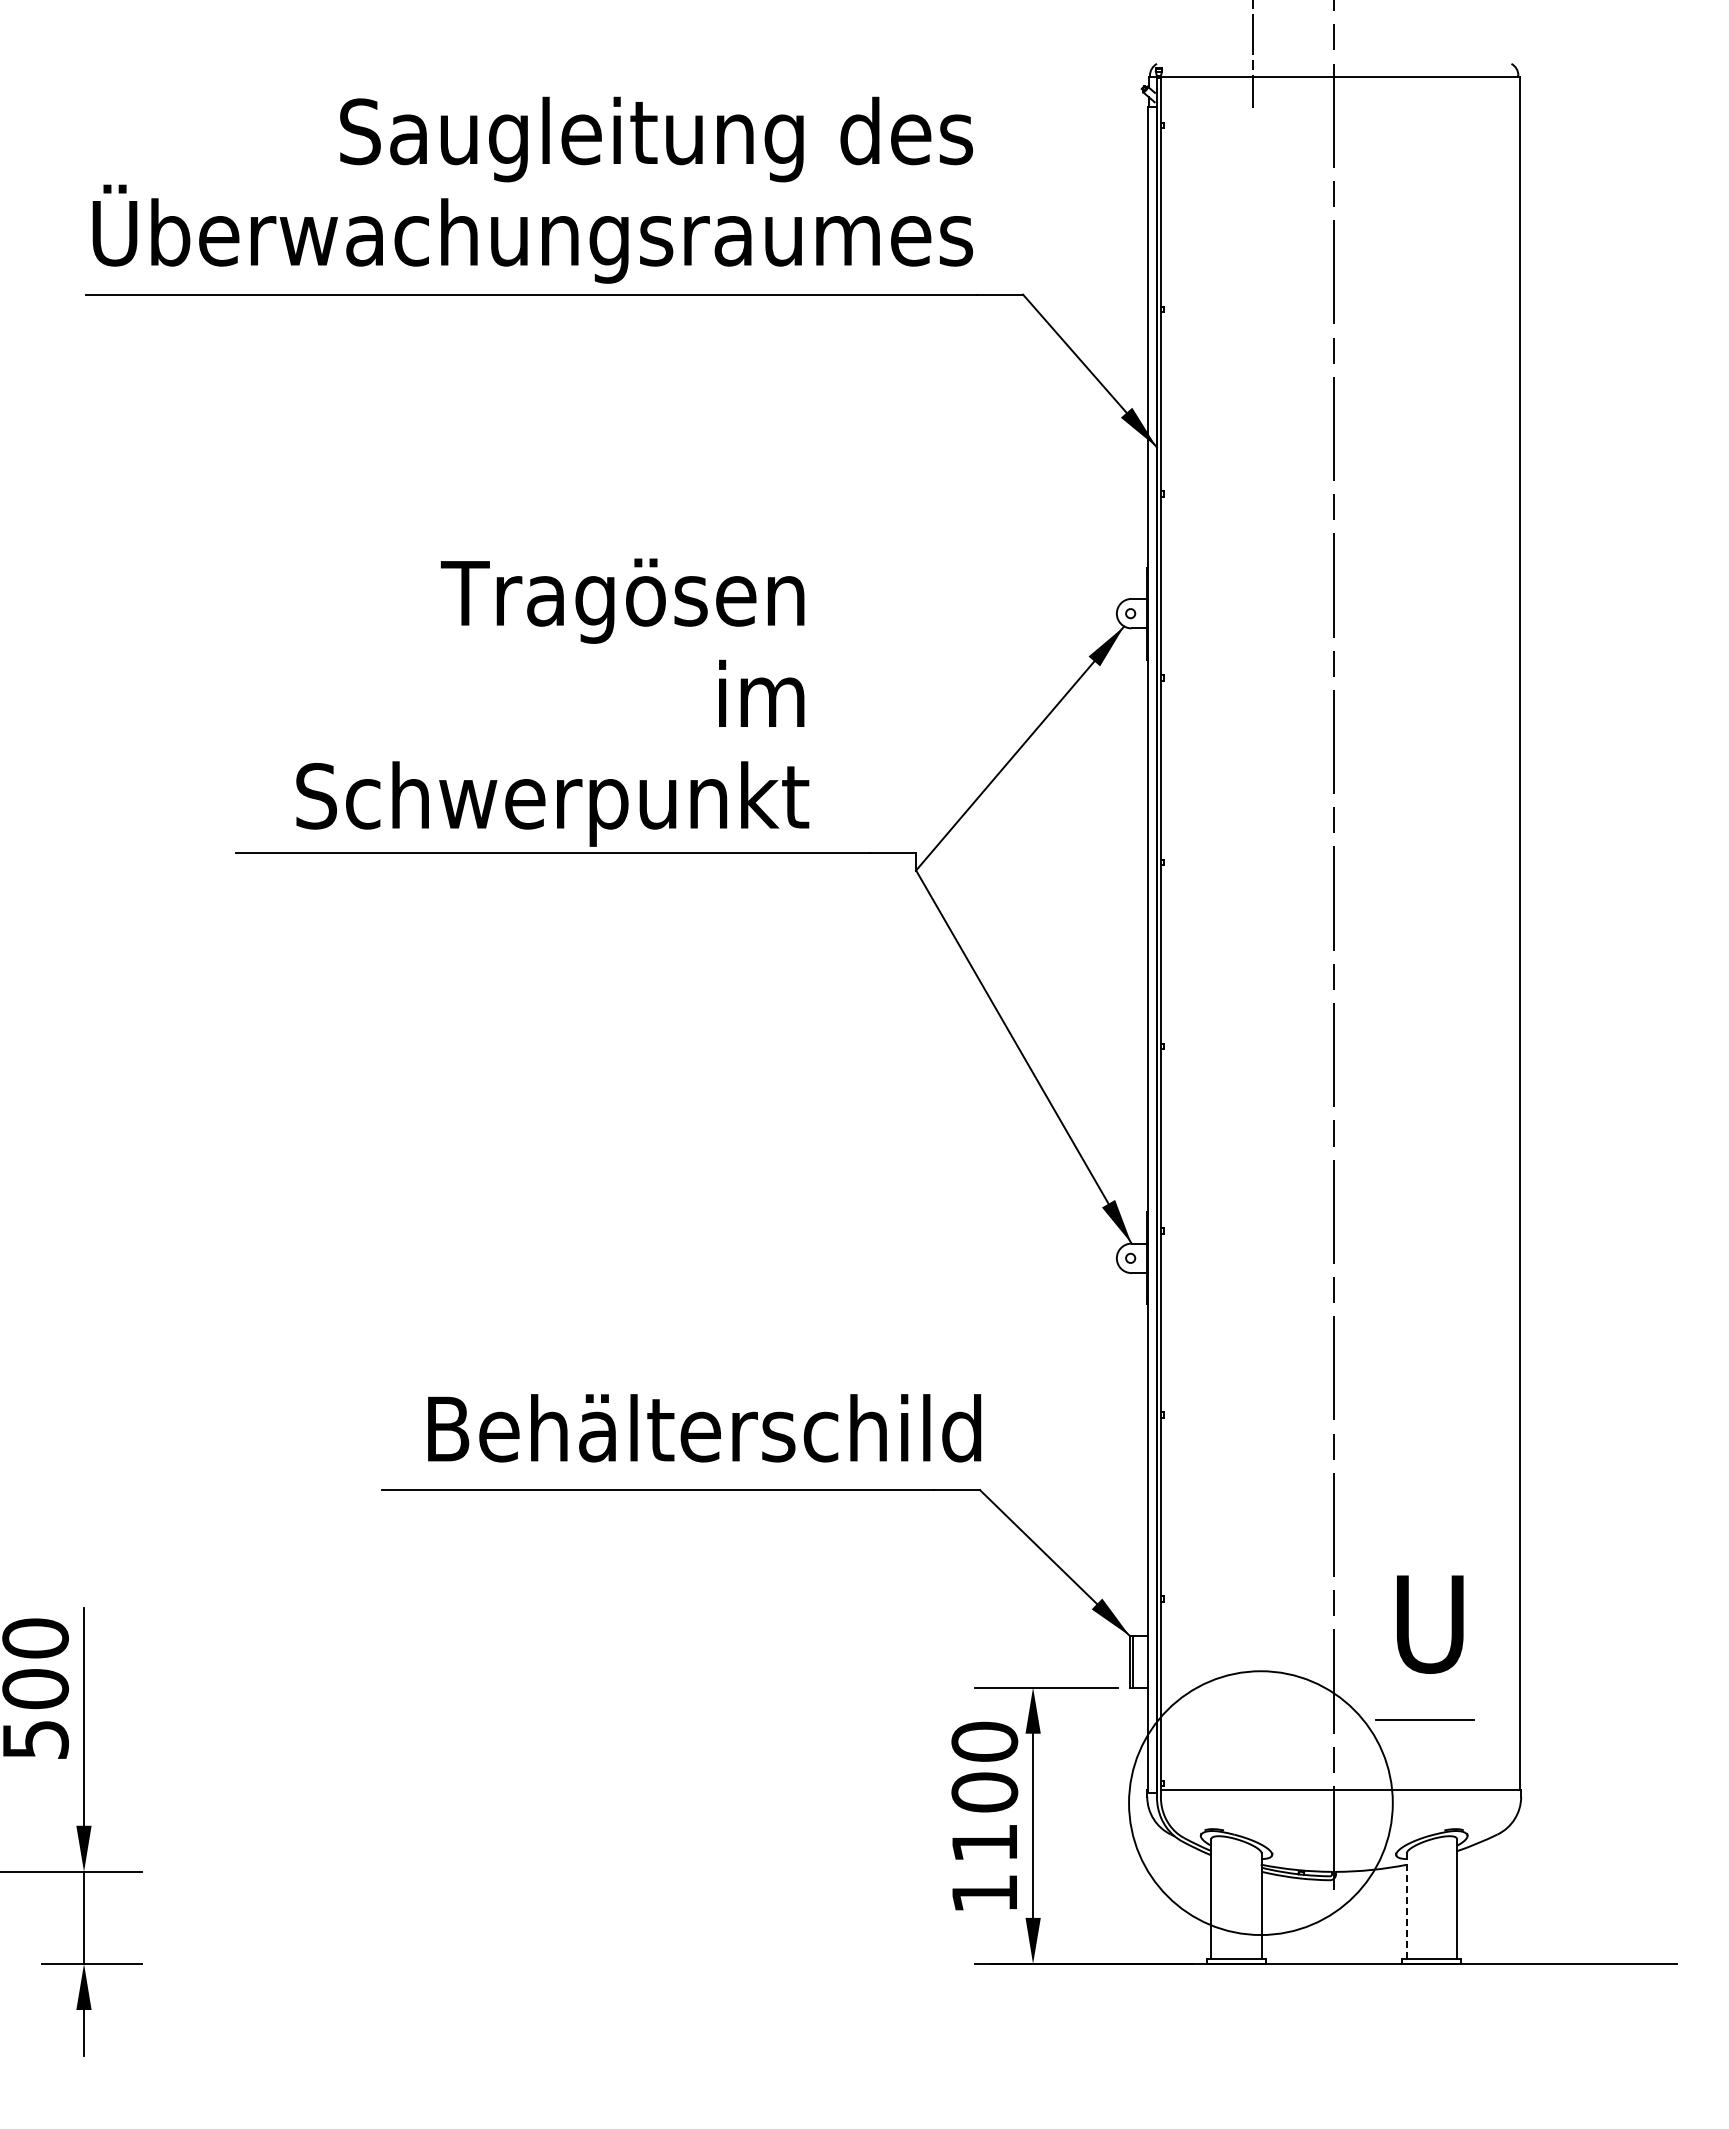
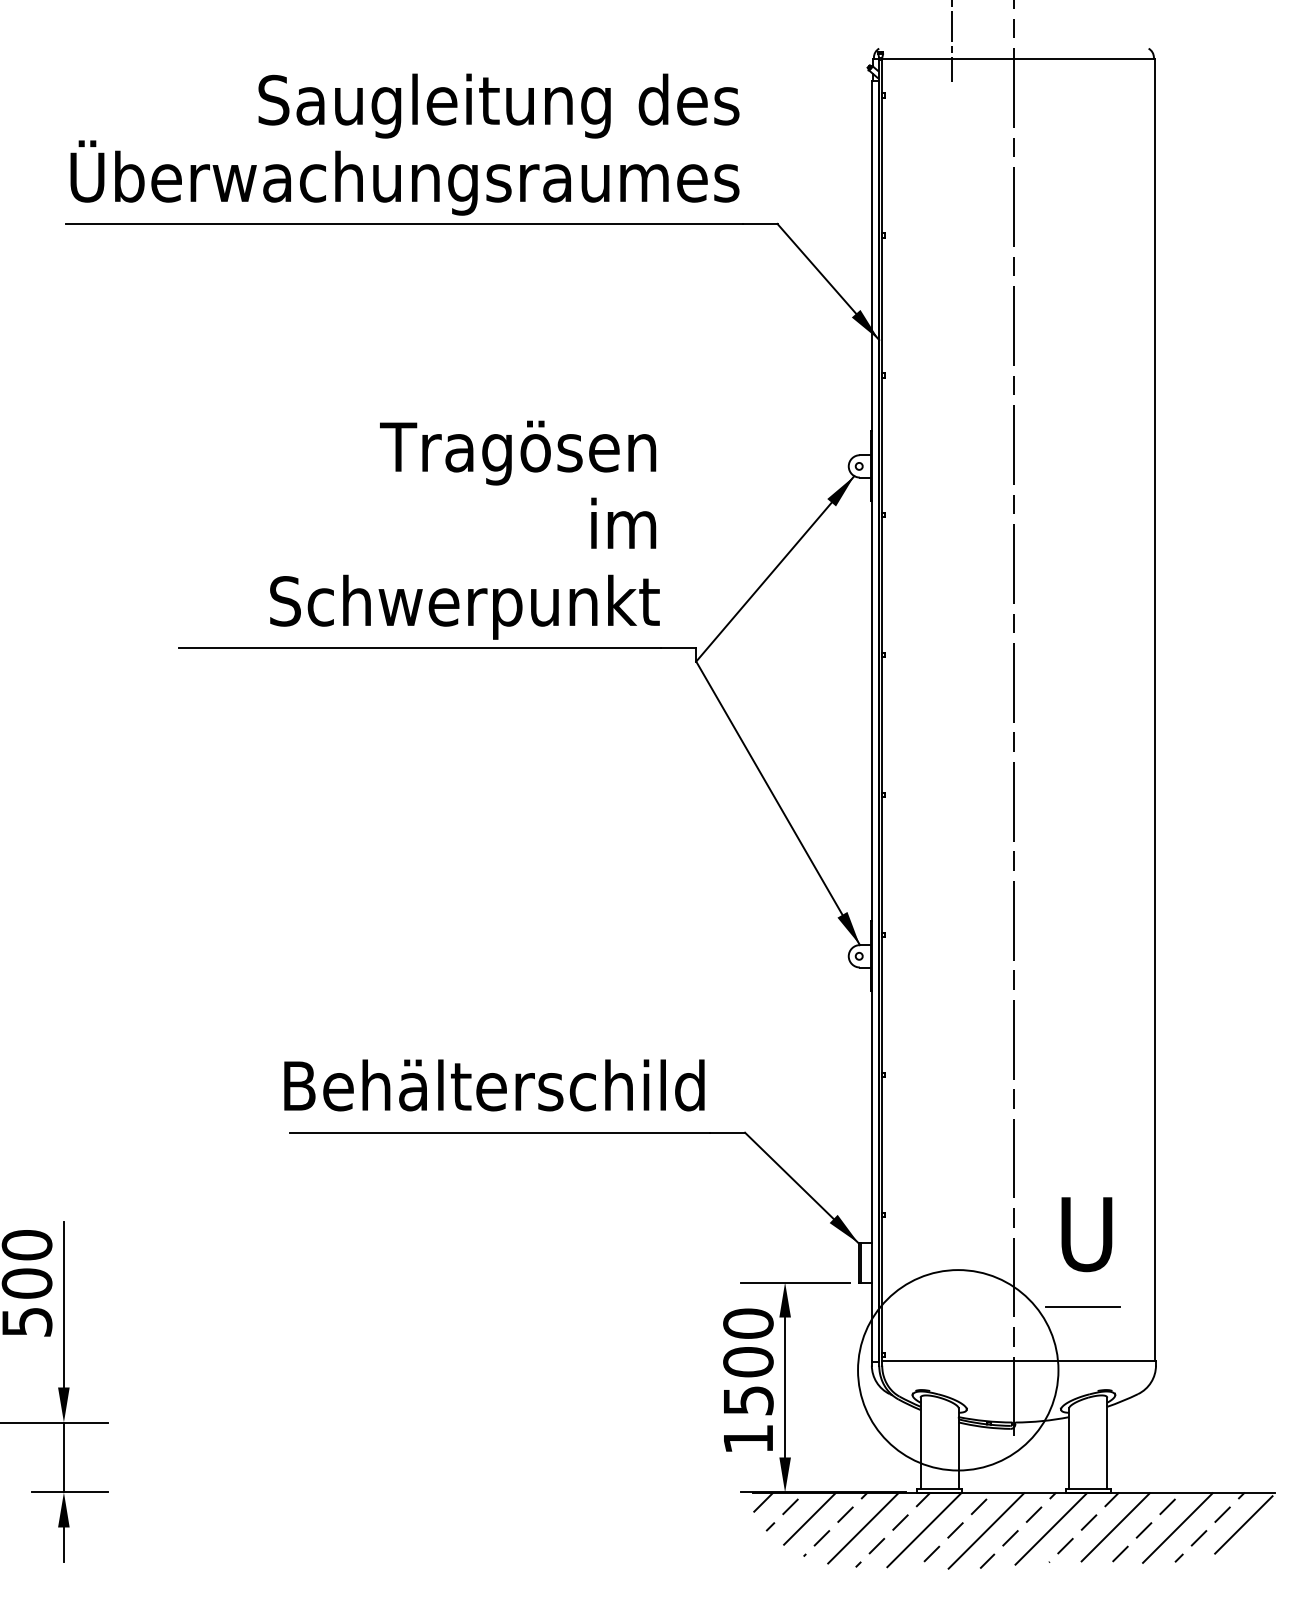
text: (552, 702) -> (464, 530), moved
text: (704, 1428) -> (494, 1085), moved
text: (985, 1843) -> (748, 1400), 1100 -> 1500
line: (1406, 1906) -> (1068, 1448), dashed -> solid
hatch: (1333, 2014) -> (1013, 1530), added

